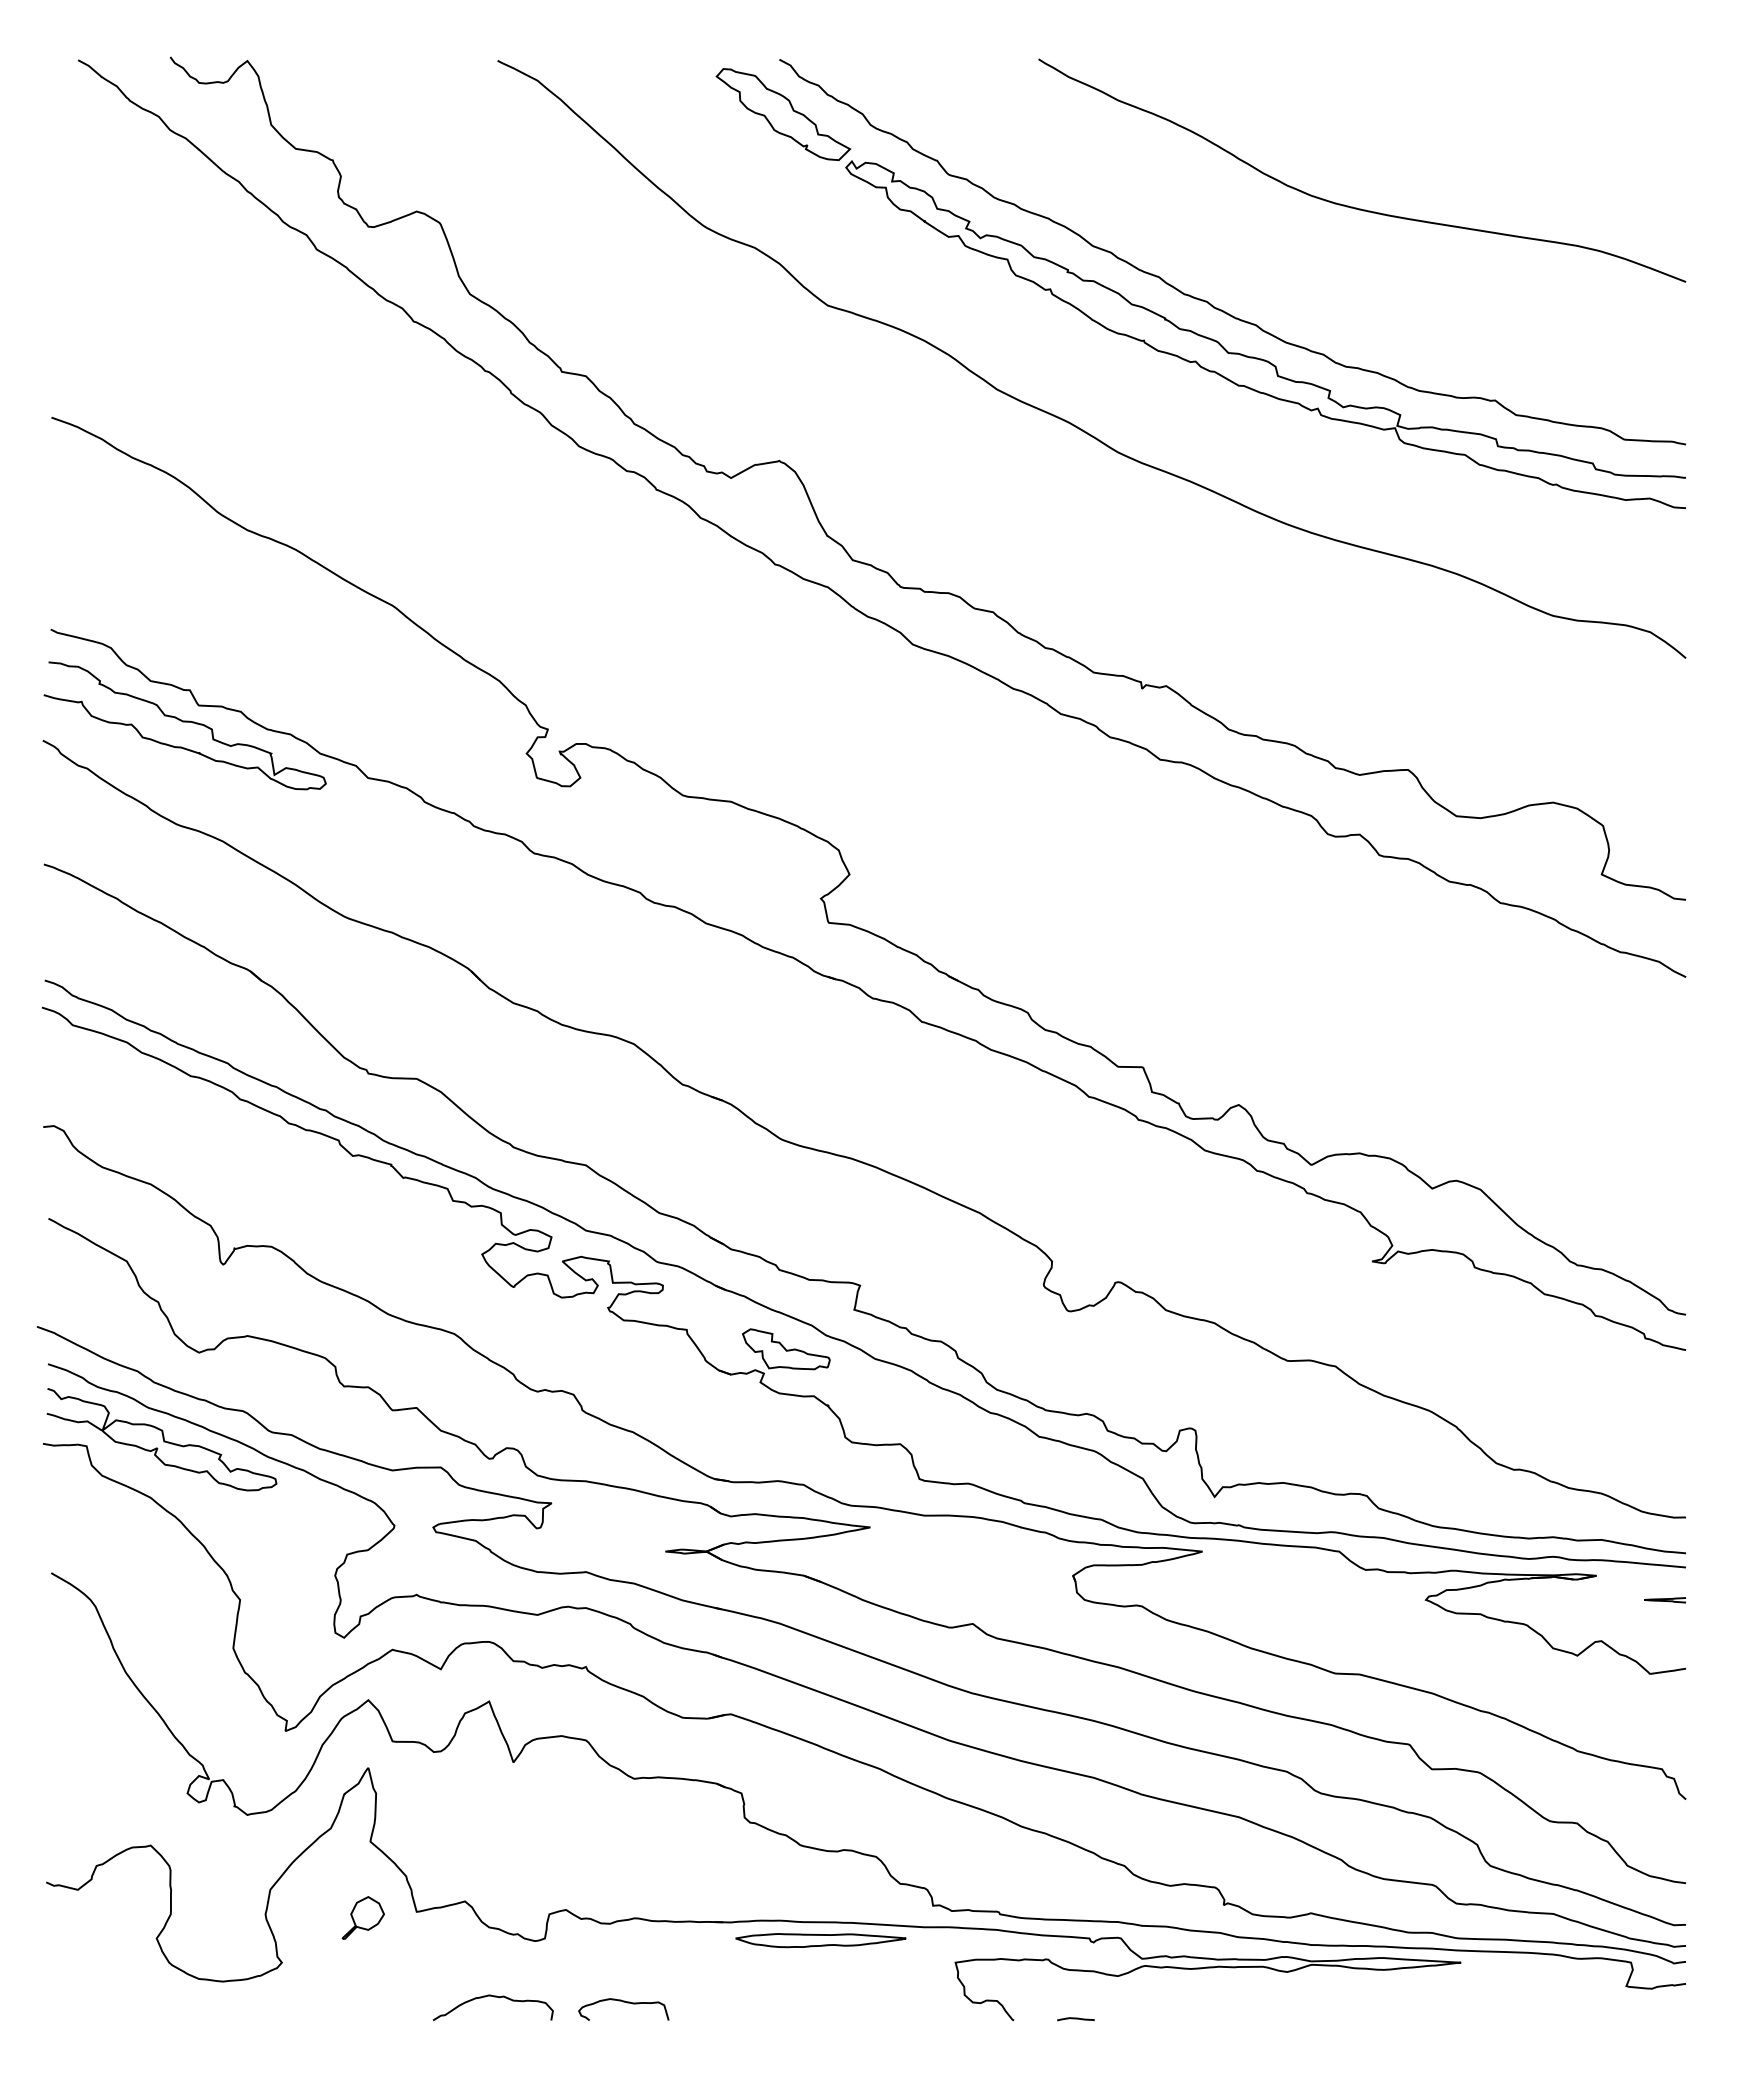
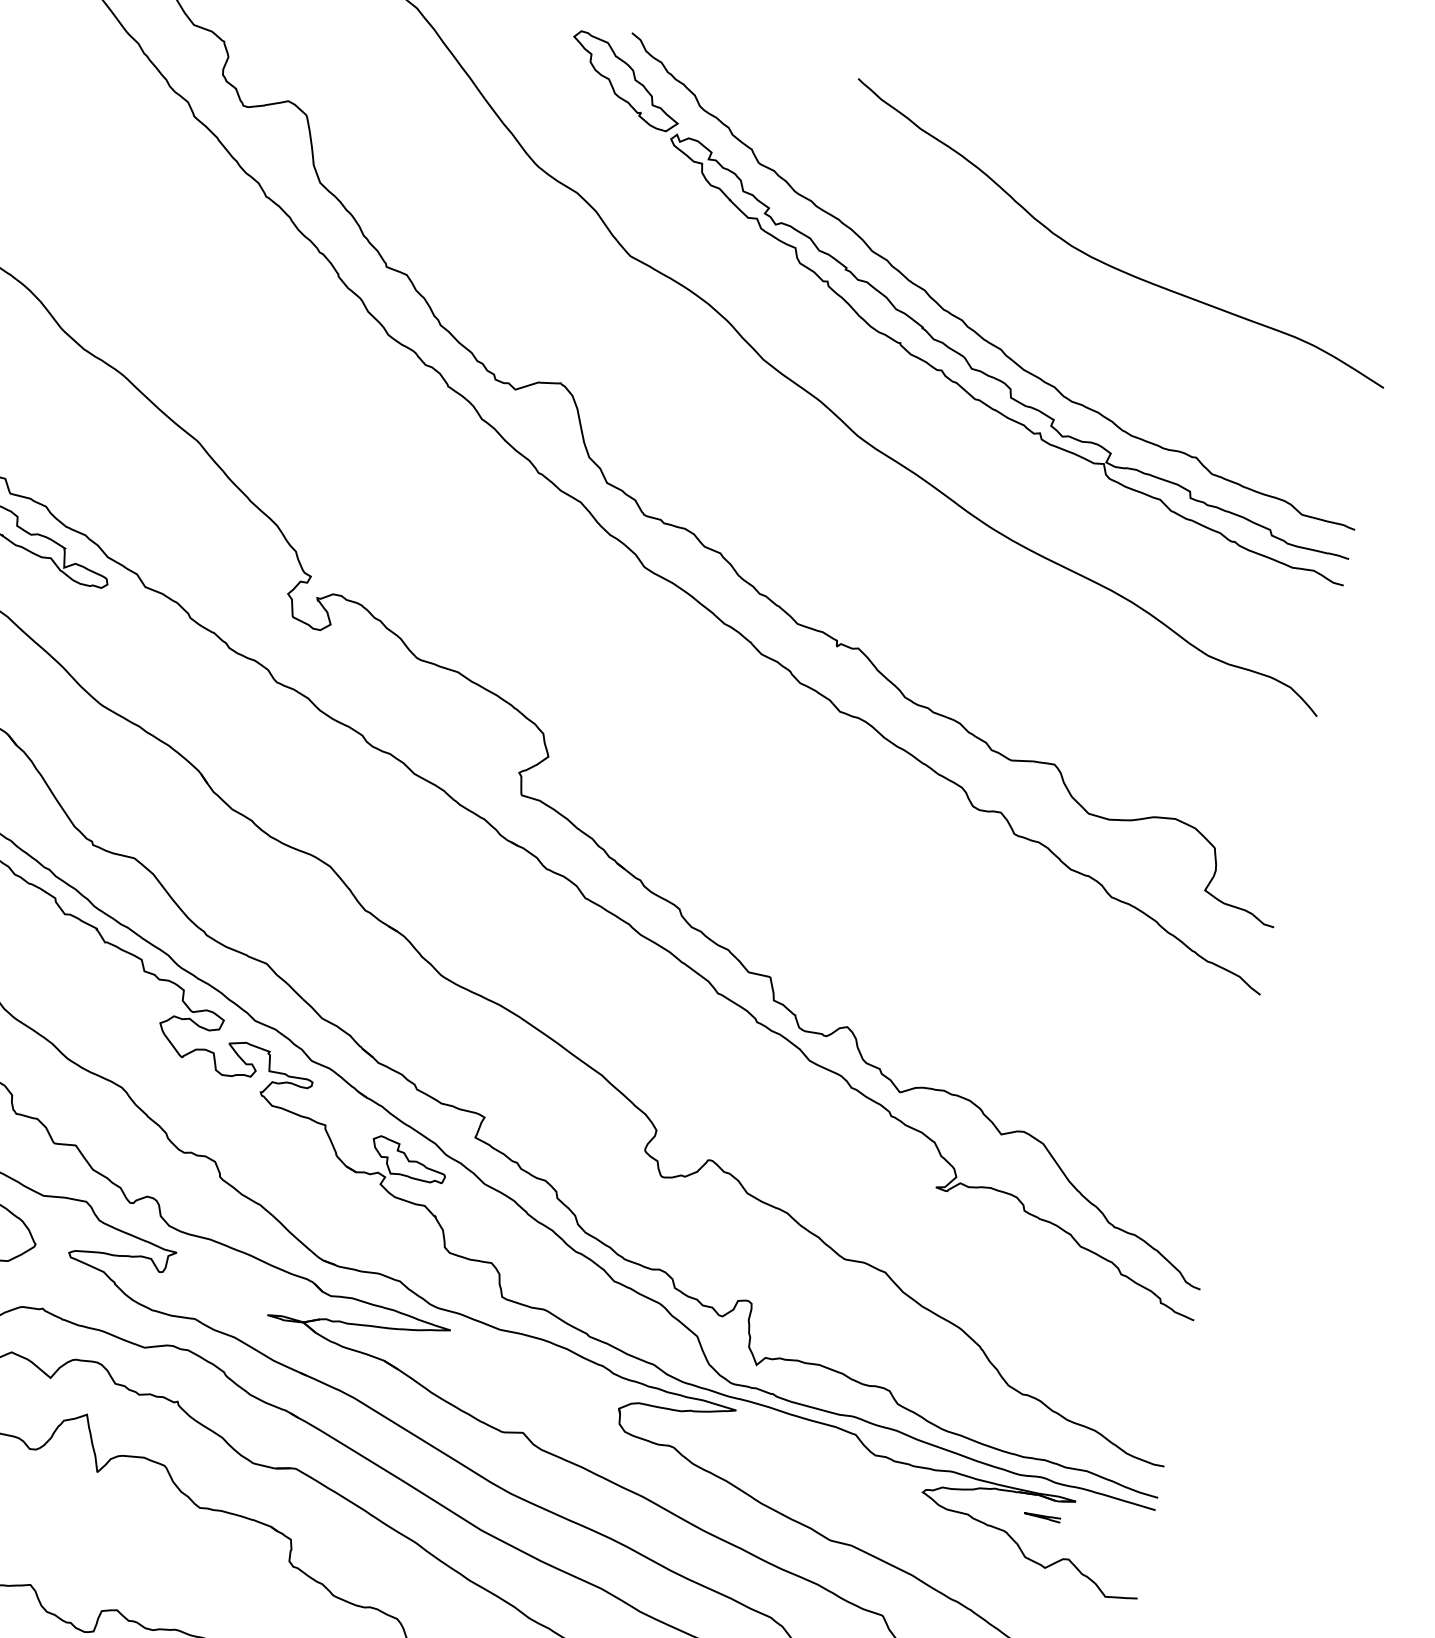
curve: (1664, 1600) -> (1041, 1517), moved

